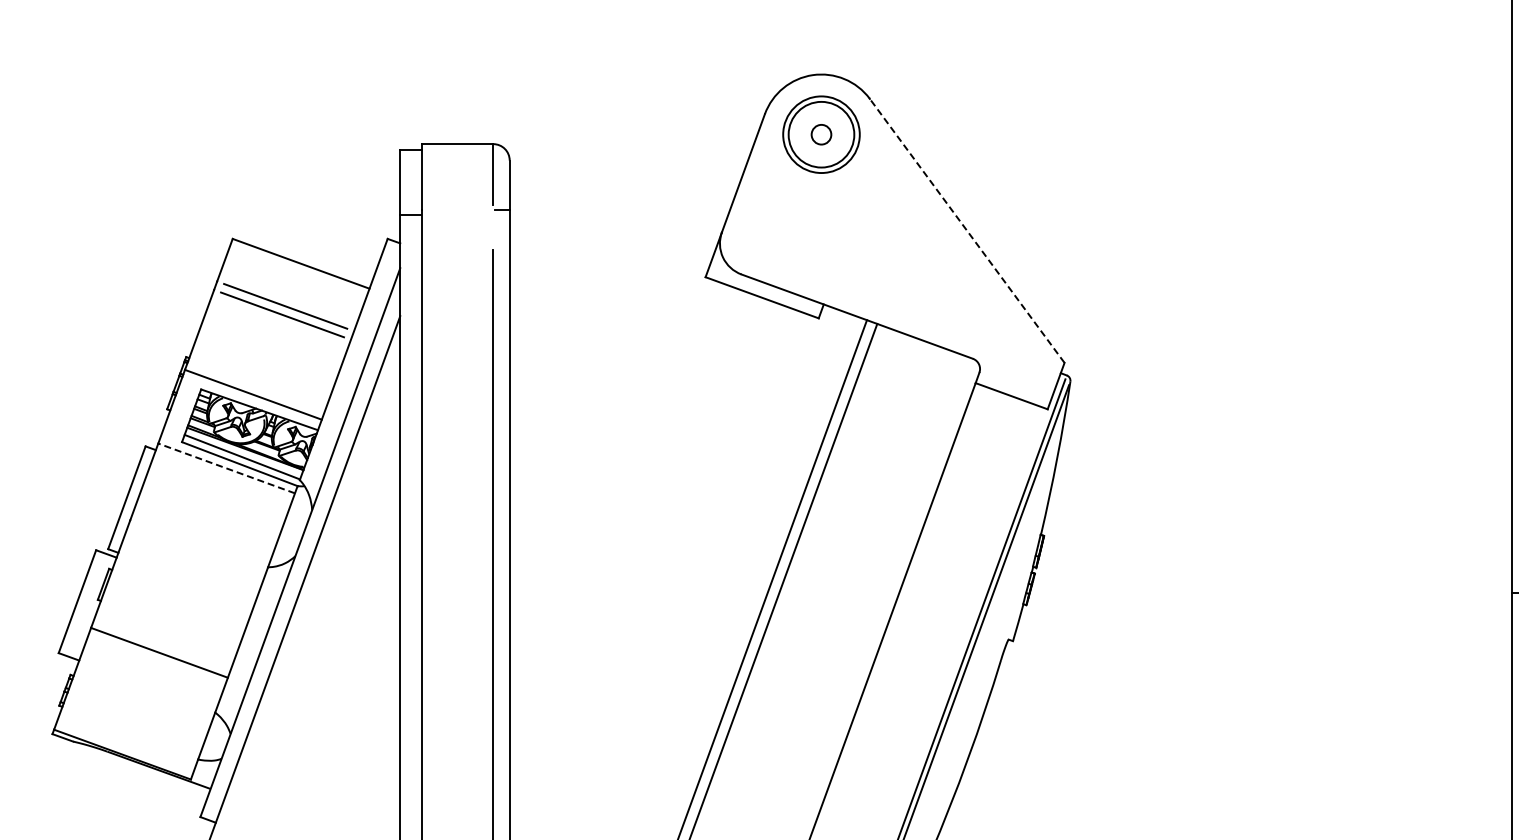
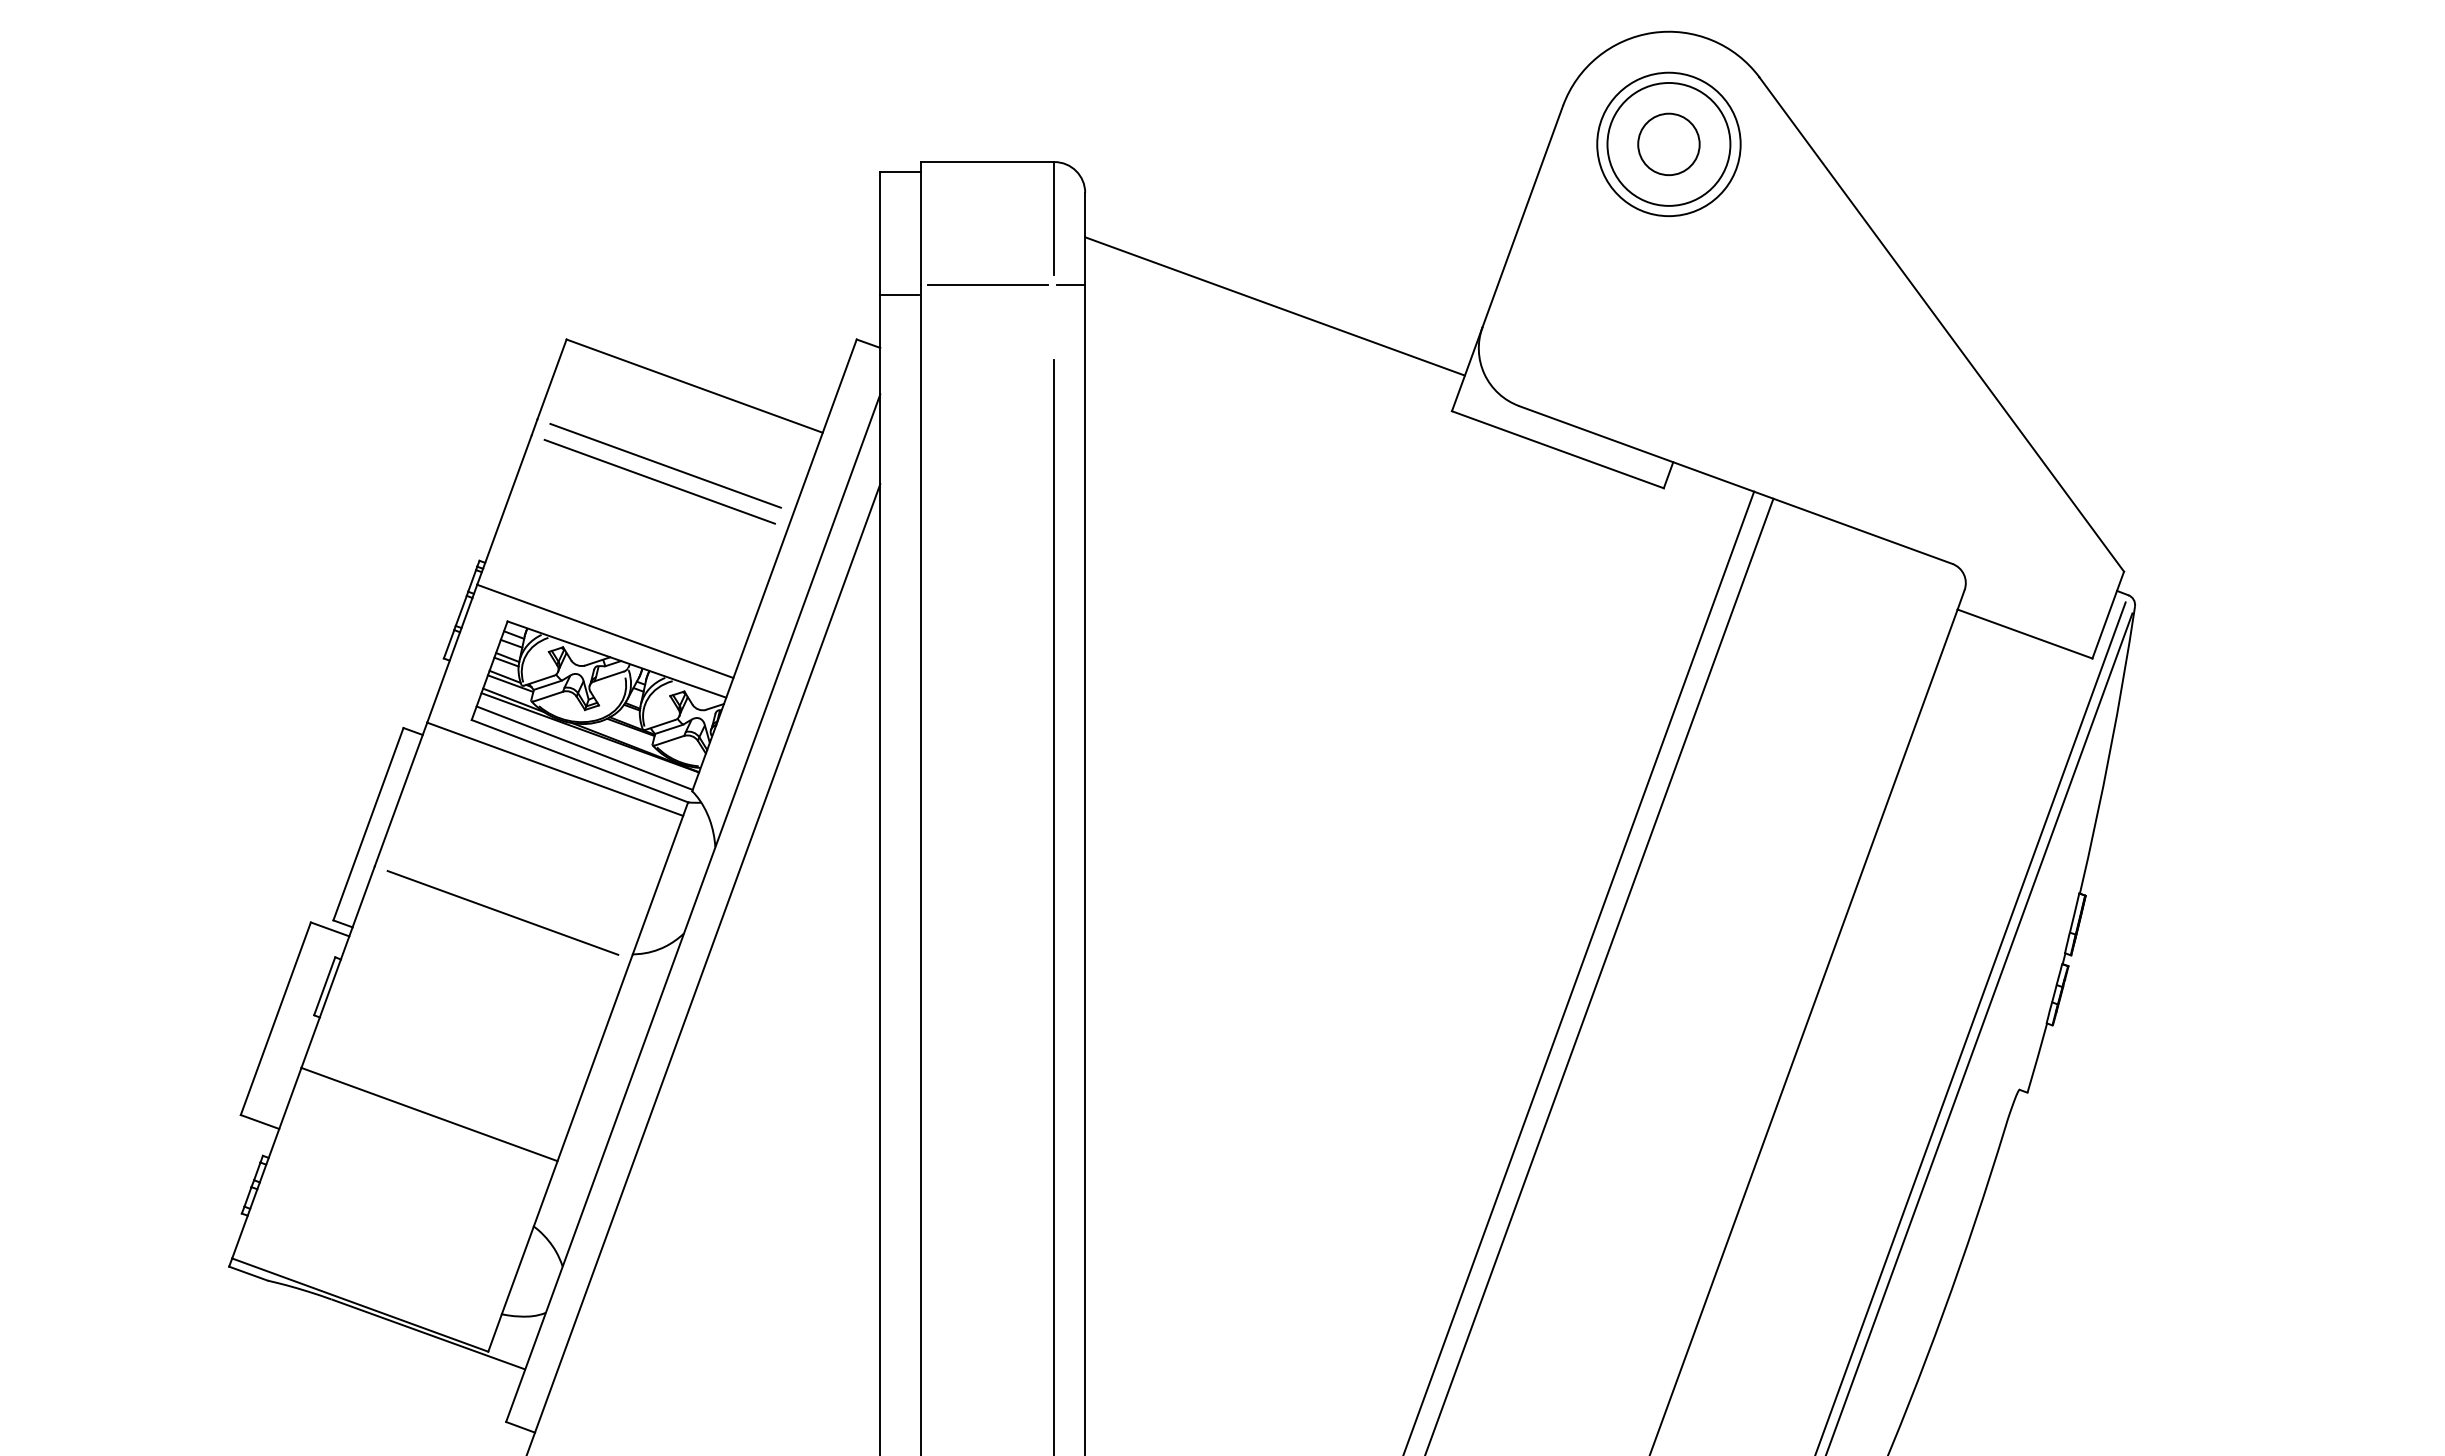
circle: (821, 134) -> (1668, 144), size x1.67
line: (457, 209) -> (987, 284), added
line: (610, 221) -> (1273, 306), added
line: (967, 230) -> (1942, 323), dashed -> solid
line: (226, 468) -> (554, 769), dashed -> solid
line: (198, 544) -> (502, 911), added

